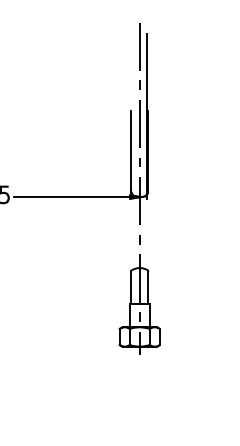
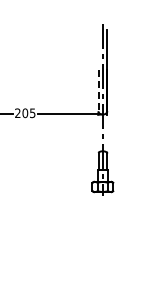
line: (131, 152) -> (98, 91), solid -> dashed

